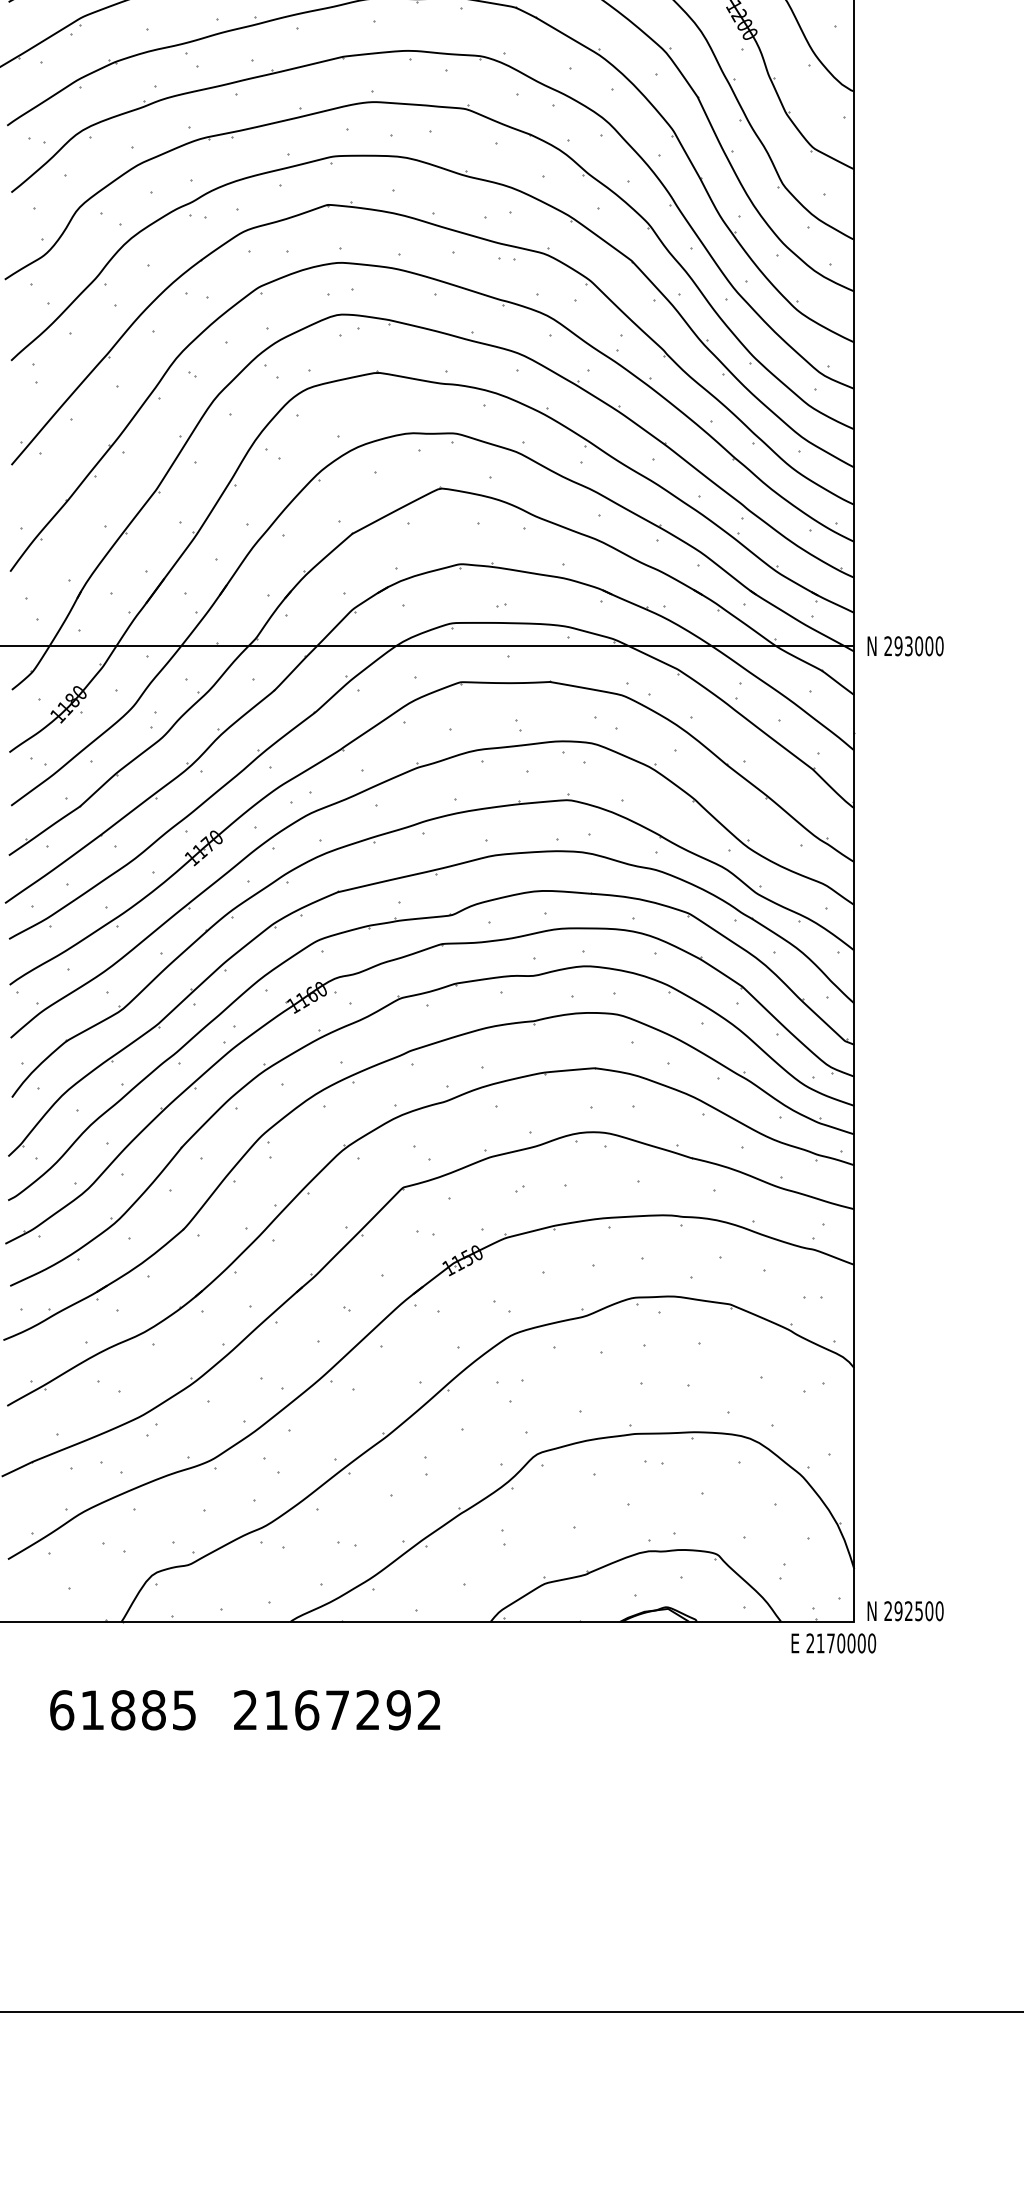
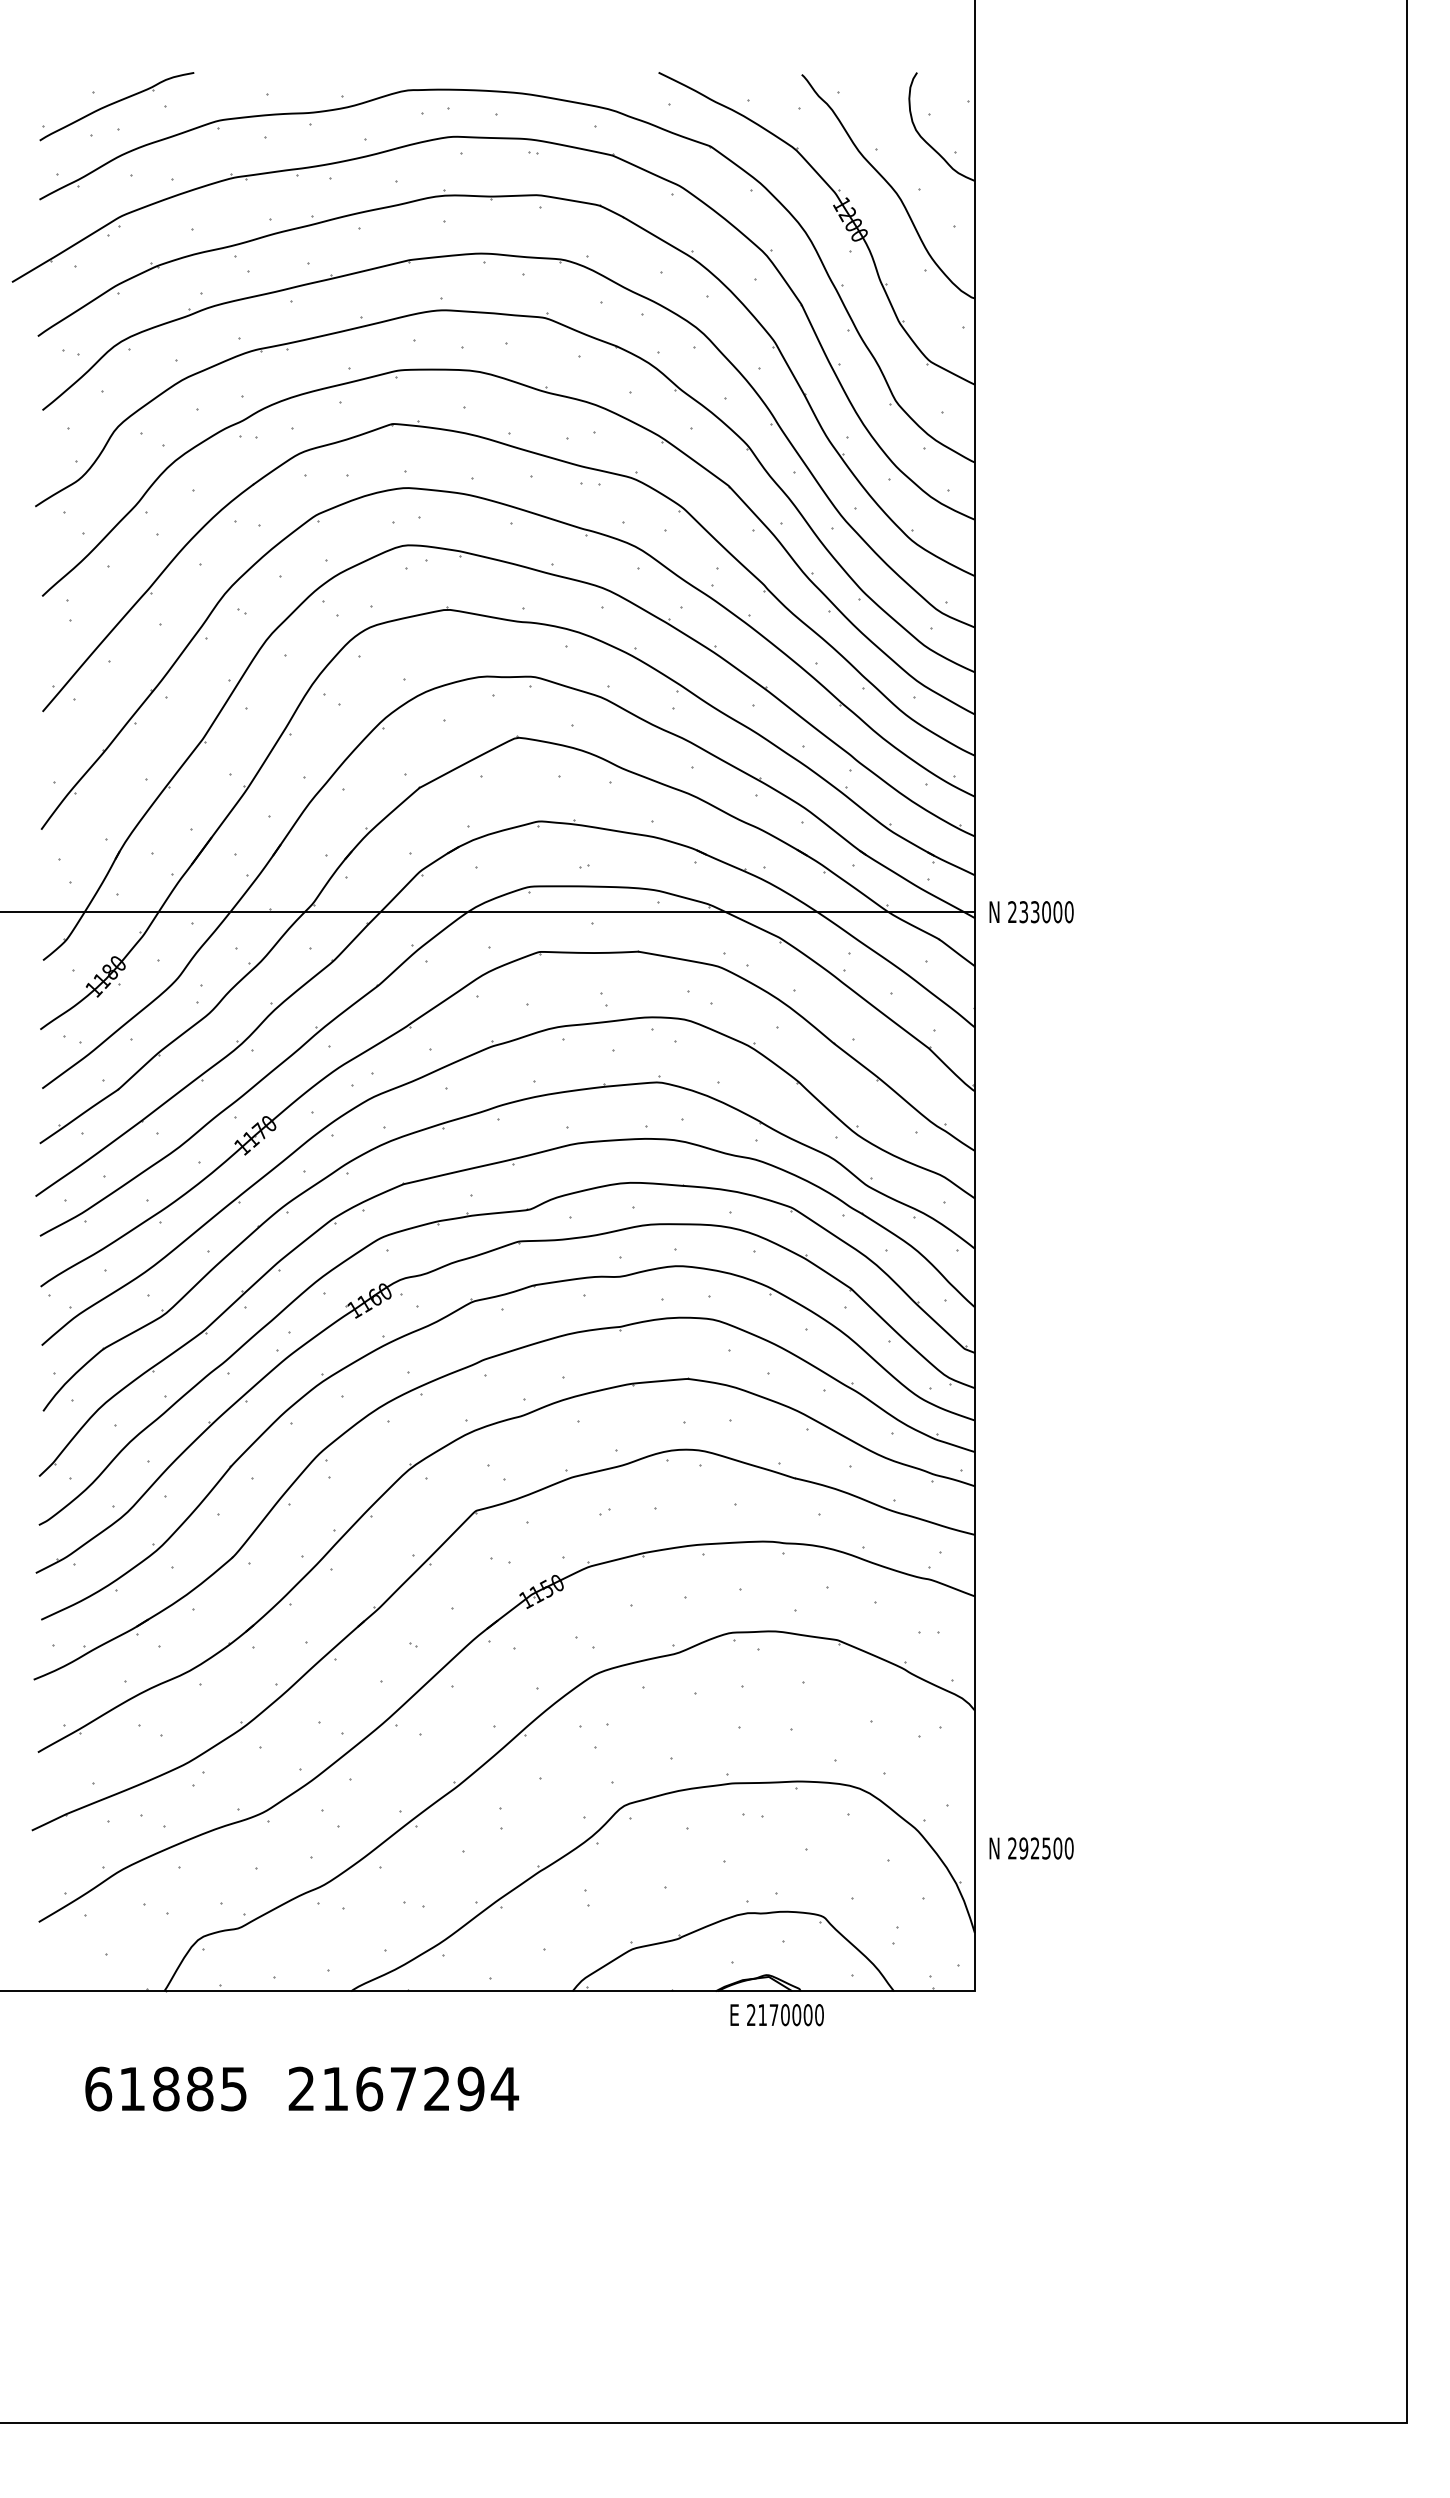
text: (898, 646) -> (1023, 912), 293000 -> 233000
text: (905, 1611) -> (1031, 1848), moved
text: (833, 1643) -> (776, 2015), moved
text: (429, 1709) -> (504, 2088), 2167292 -> 2167294

